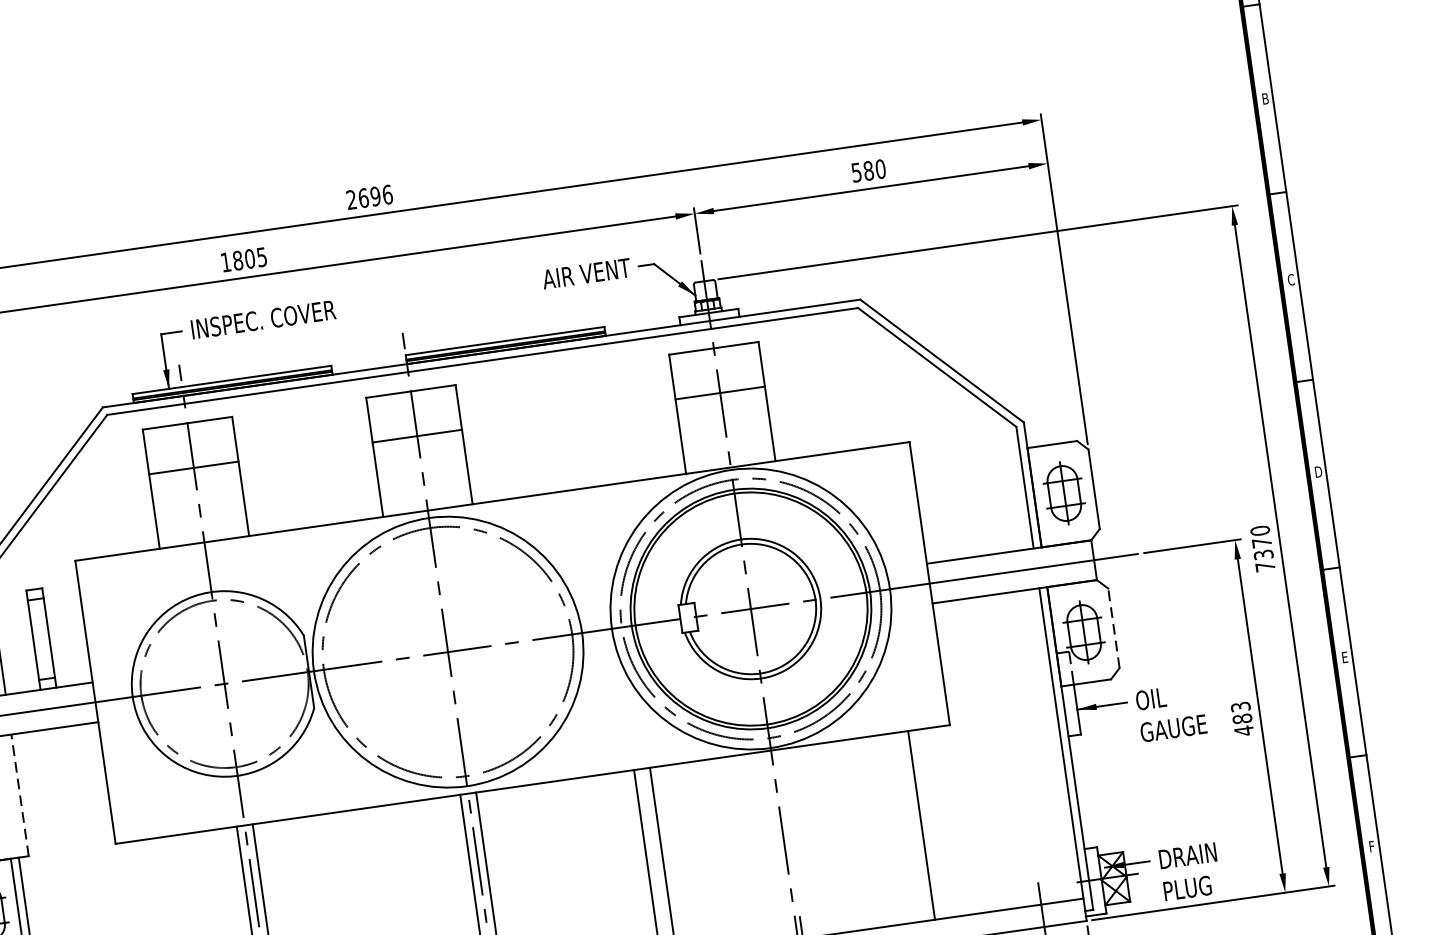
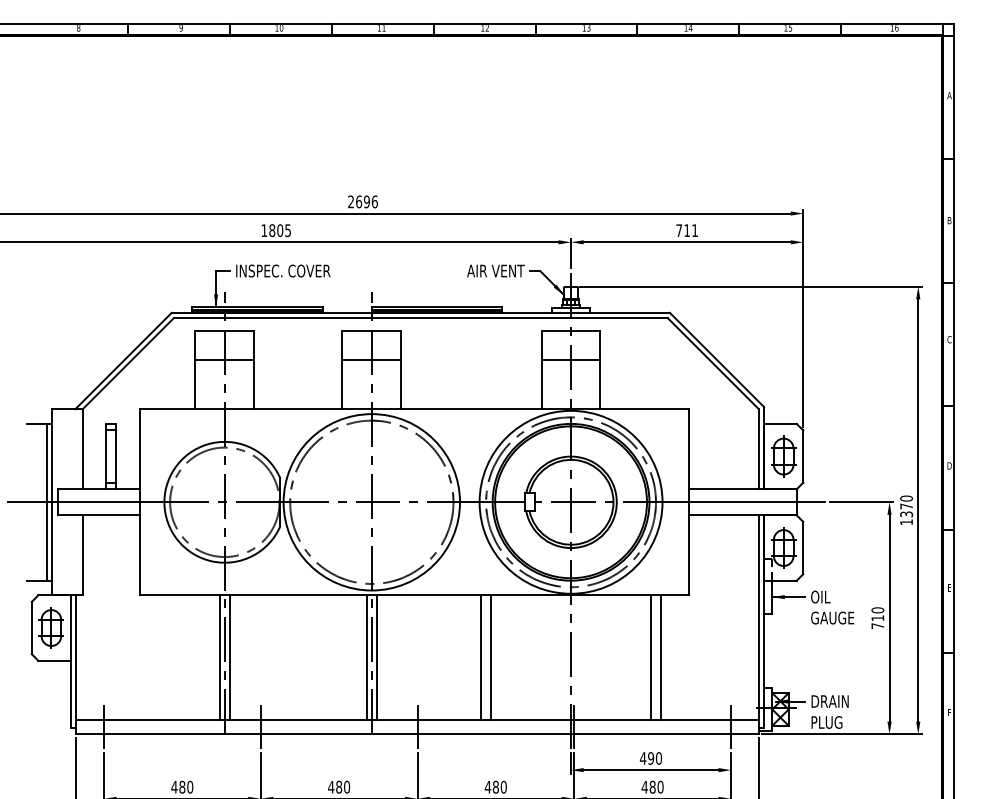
text: (869, 170) -> (687, 230), 580 -> 711
text: (1265, 567) -> (906, 522), 7370 -> 1370
line: (1114, 627) -> (803, 547), dashed -> solid
text: (1241, 719) -> (877, 618), 483 -> 710
line: (19, 794) -> (82, 554), dashed -> solid
line: (905, 827) -> (650, 657), added

